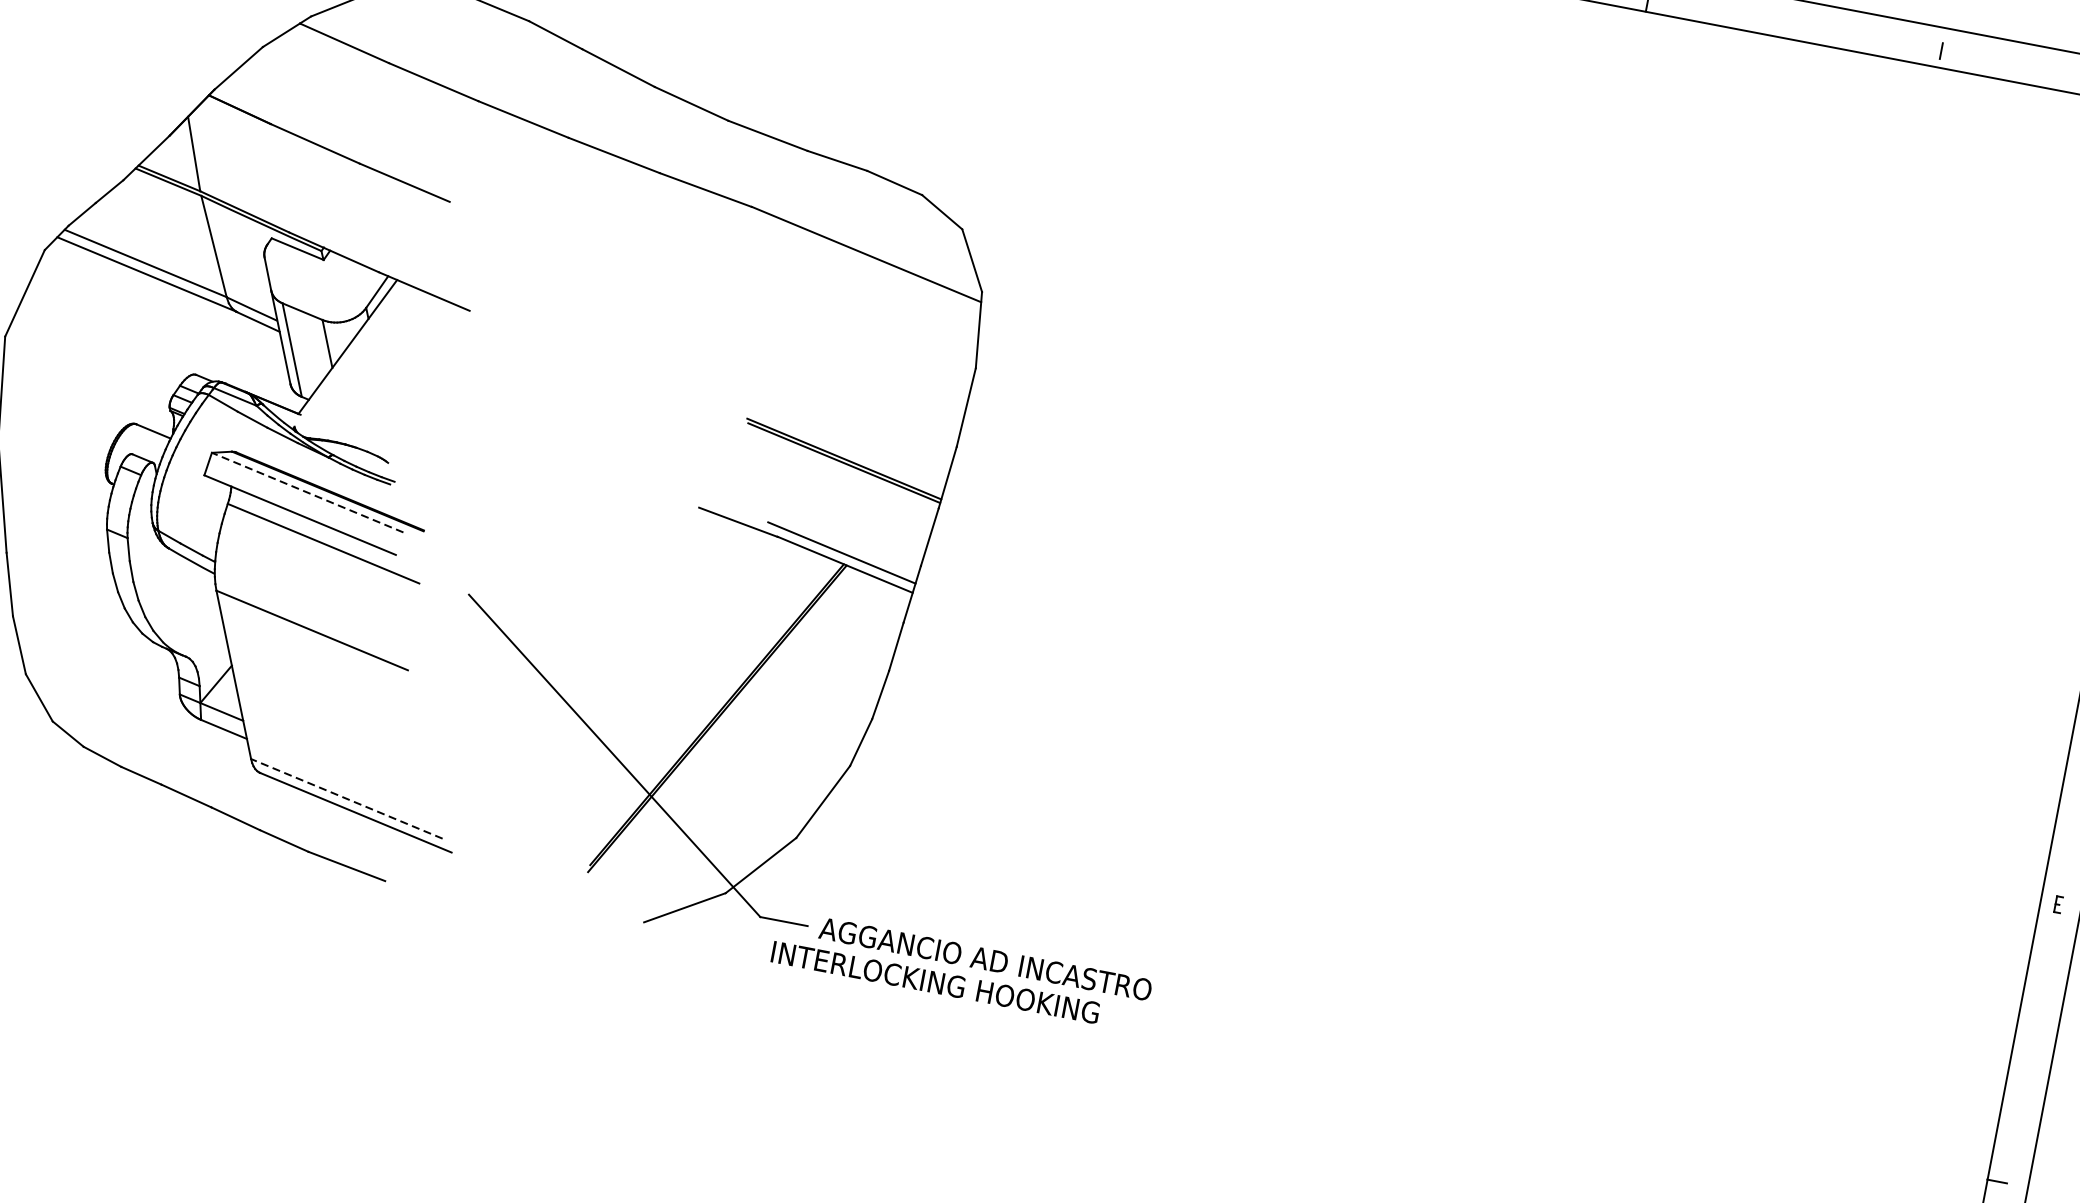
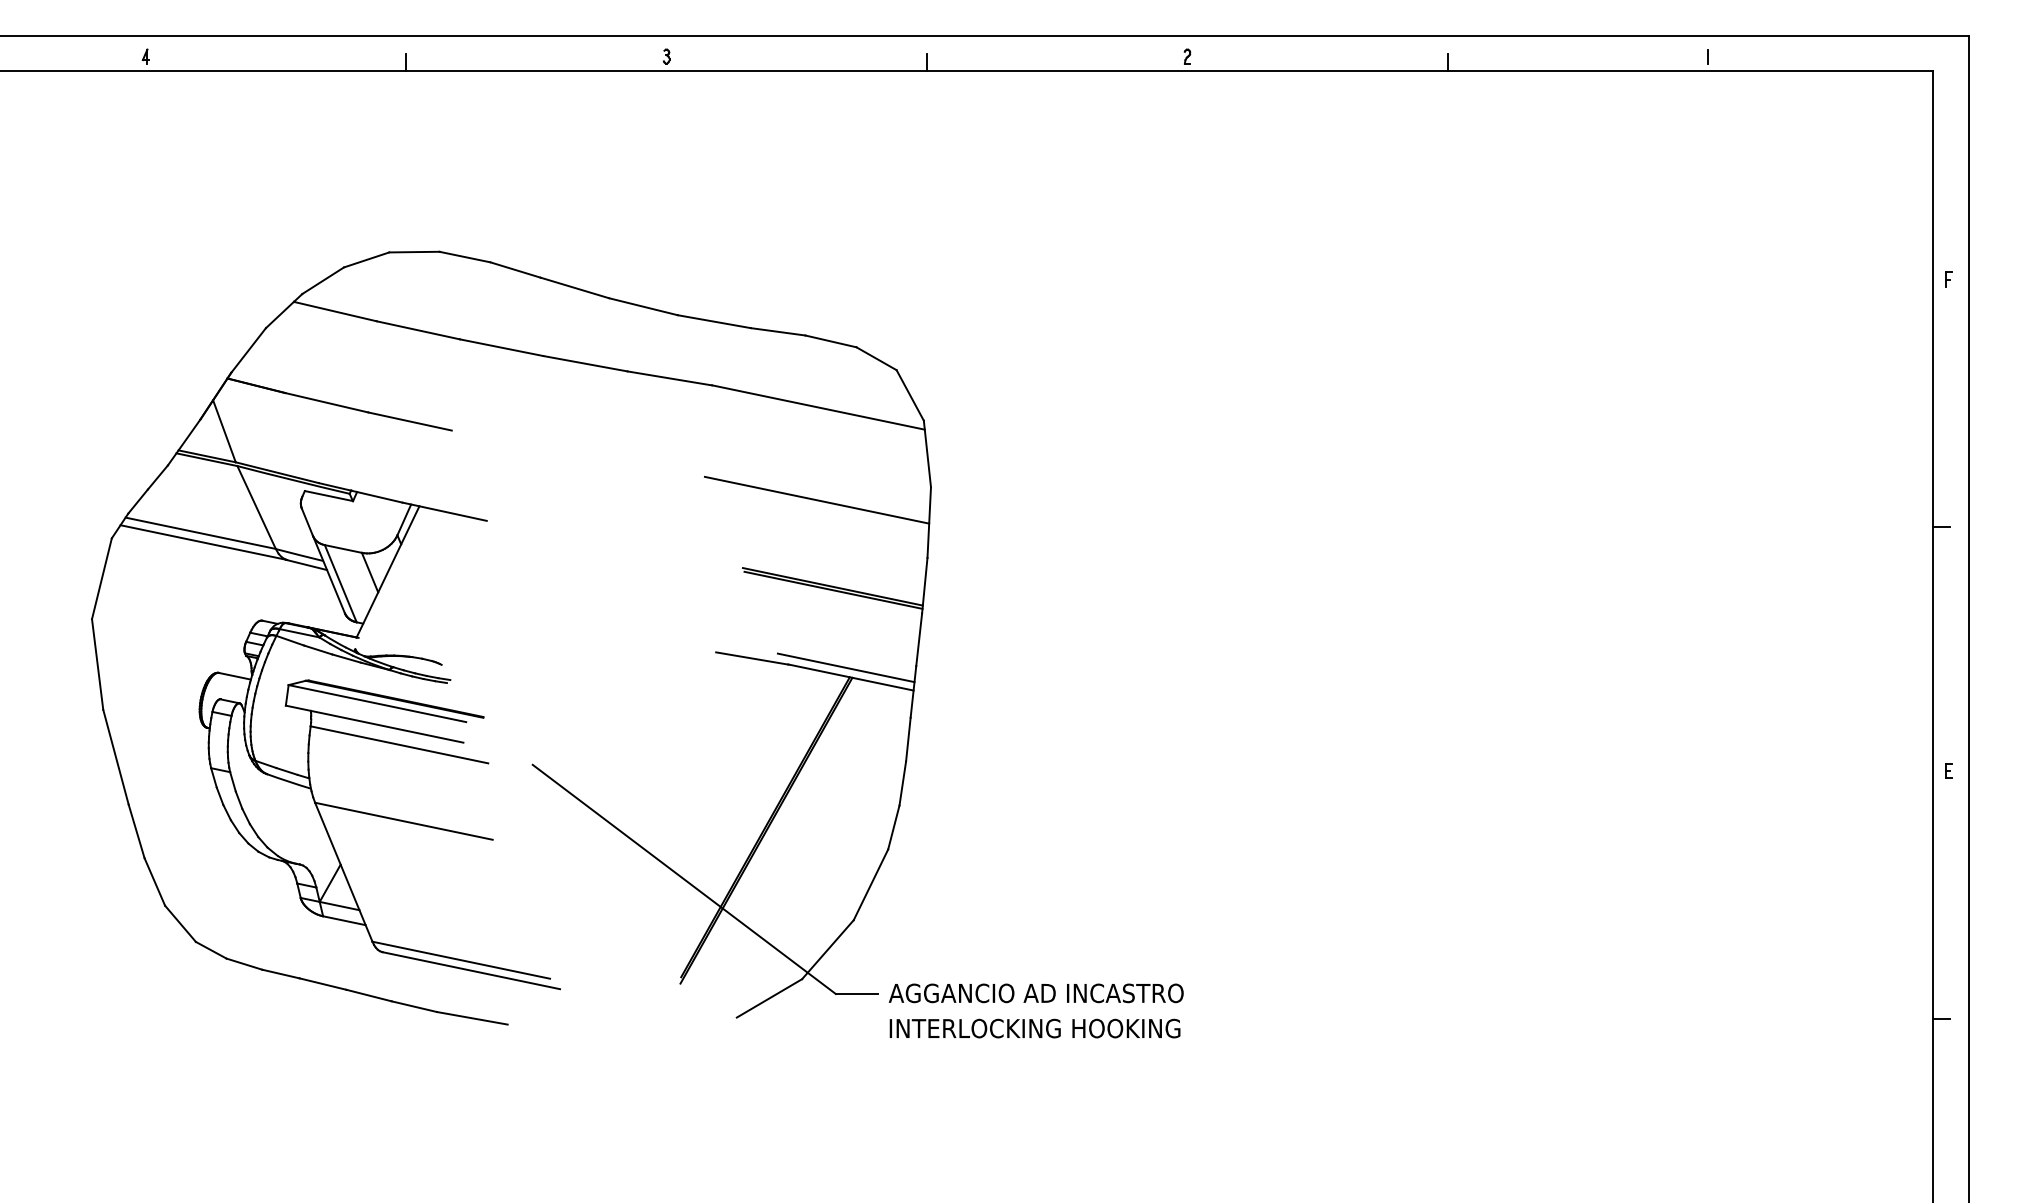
line: (844, 357) -> (816, 499), added
line: (307, 492) -> (377, 703), dashed -> solid
line: (347, 799) -> (461, 960), dashed -> solid
text: (934, 982) -> (1034, 1028), moved

